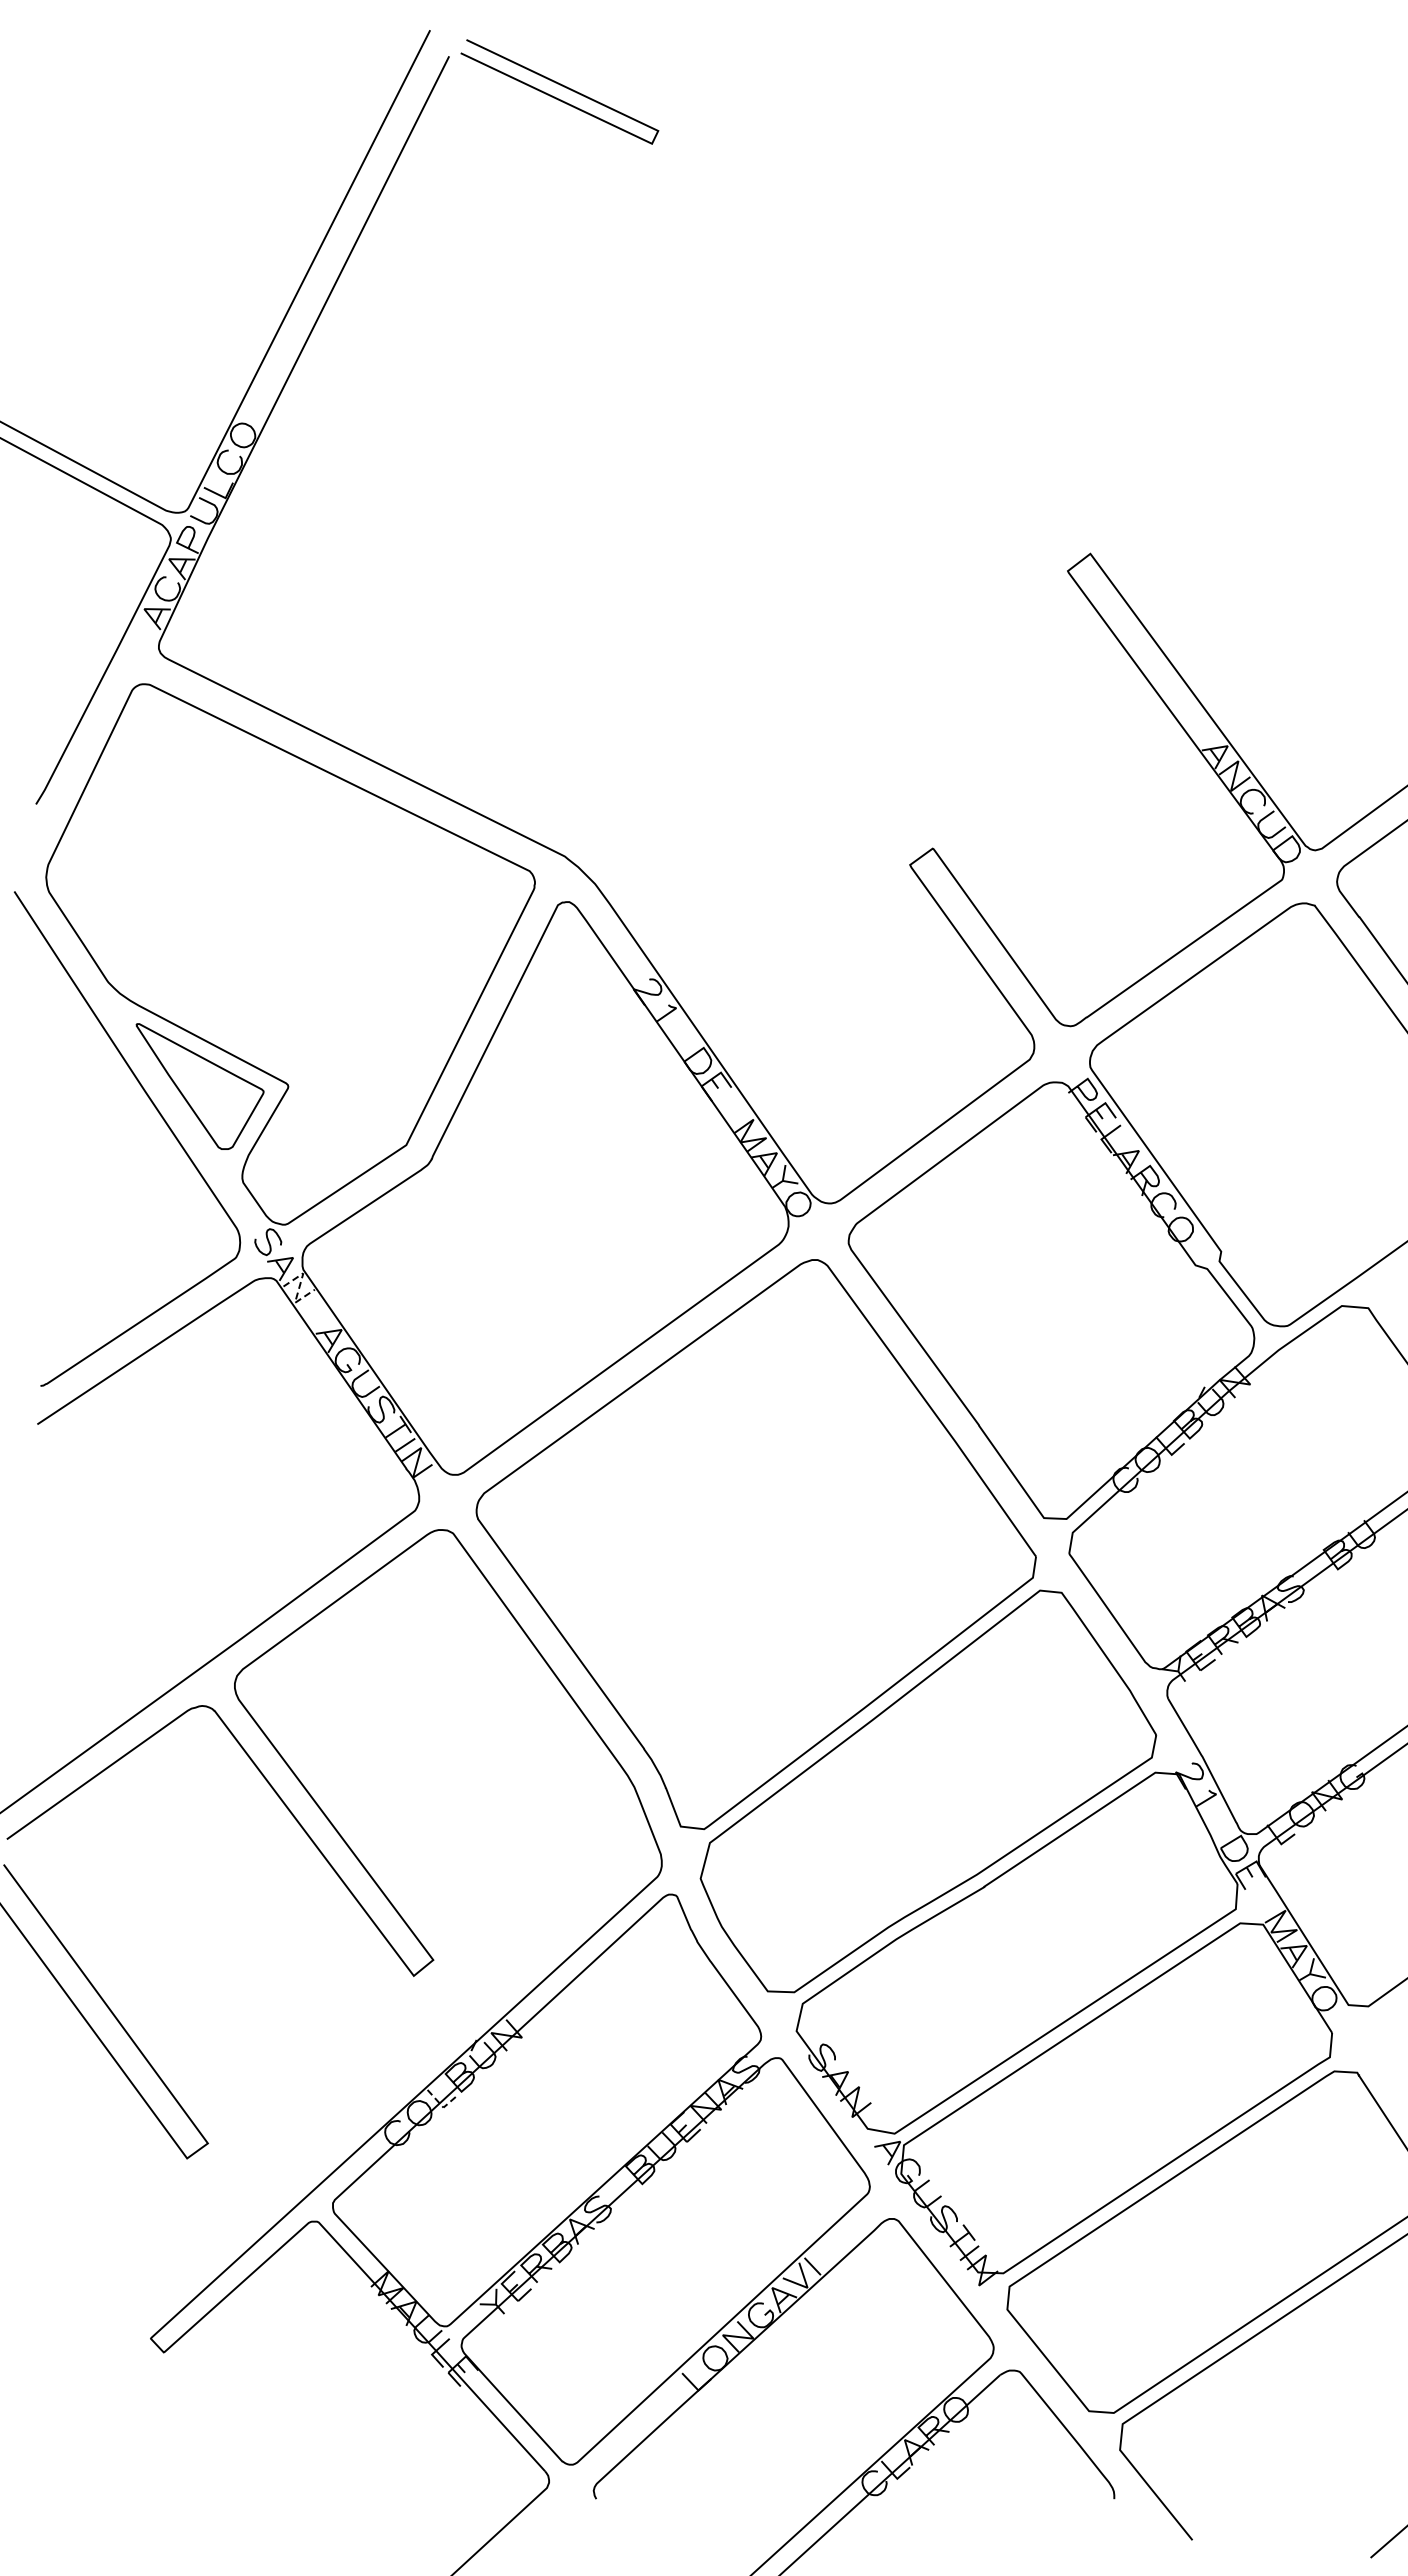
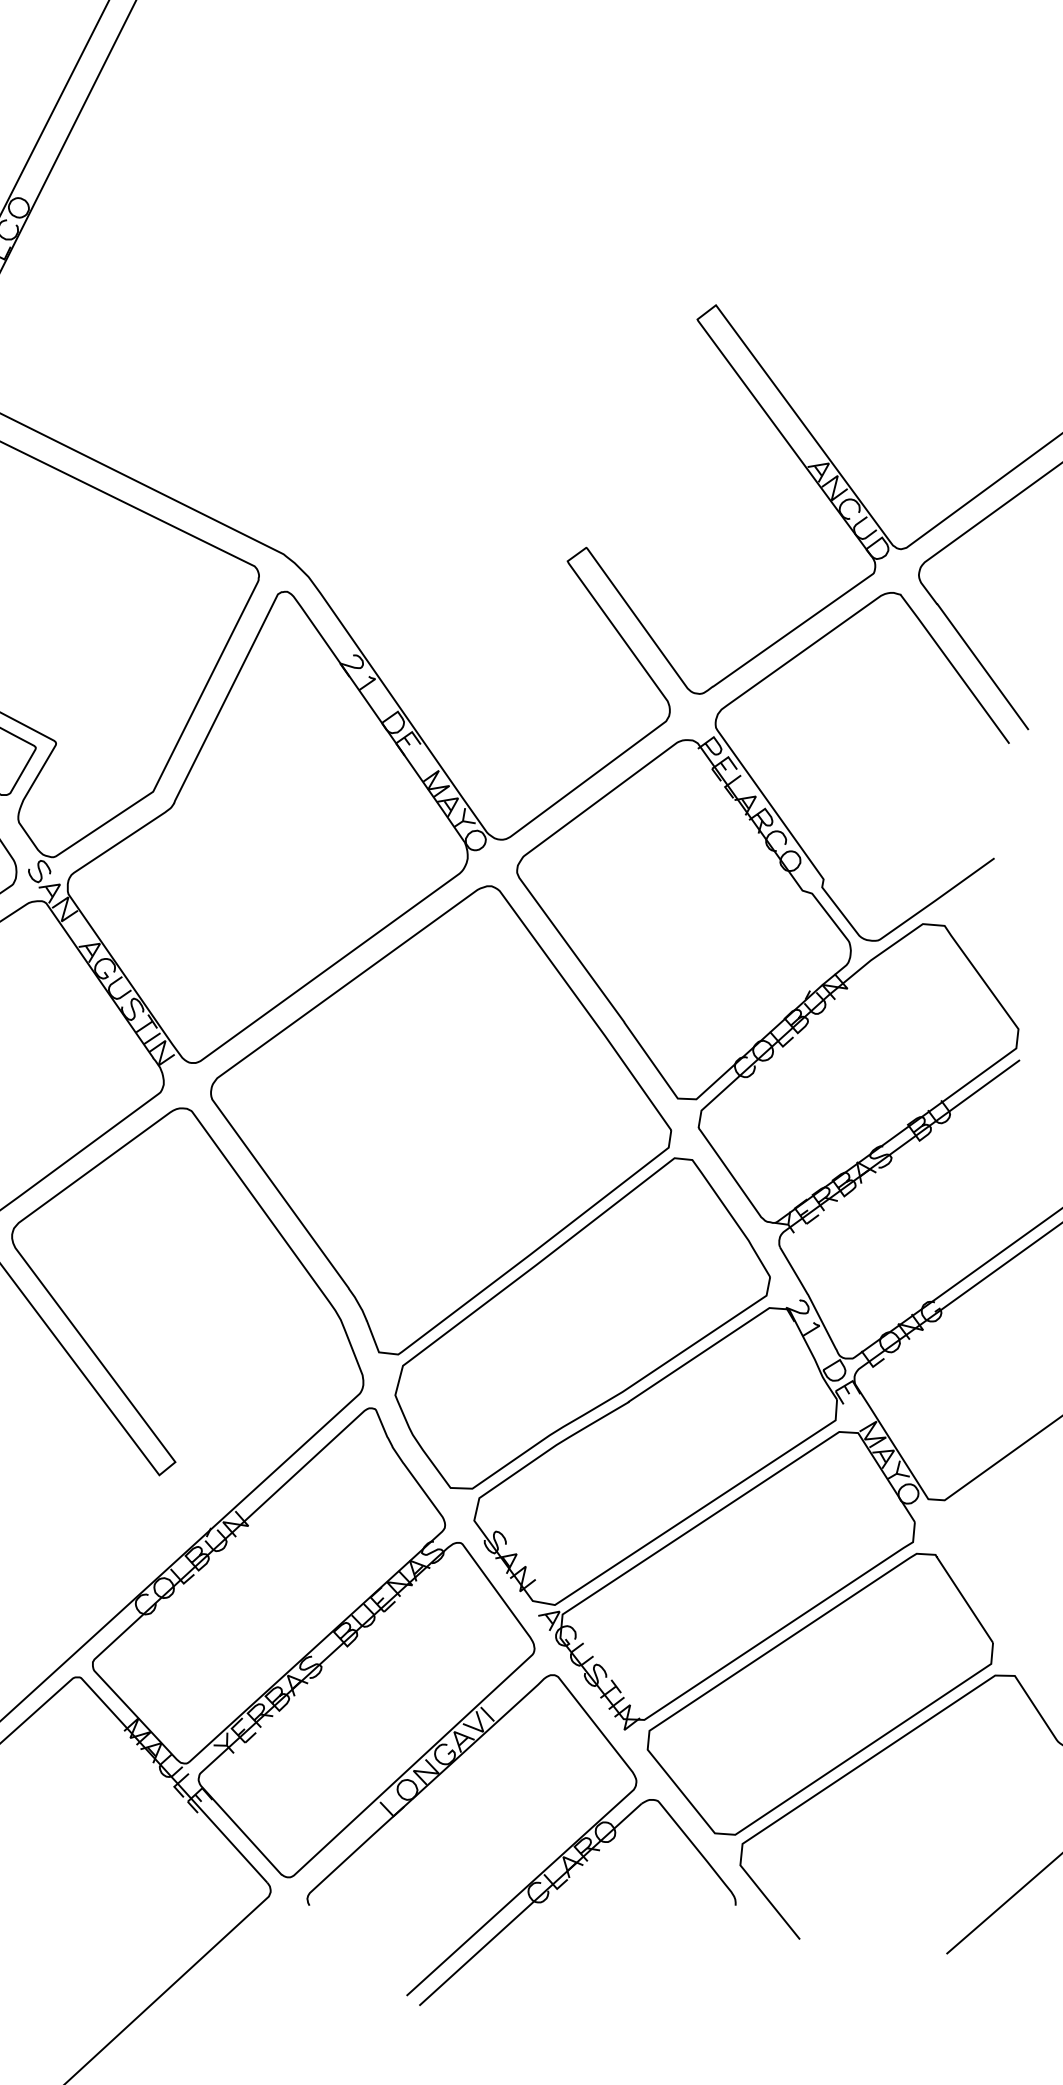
line: (299, 1288) -> (65, 909), dashed -> solid
line: (441, 2105) -> (182, 1581), dashed -> solid

